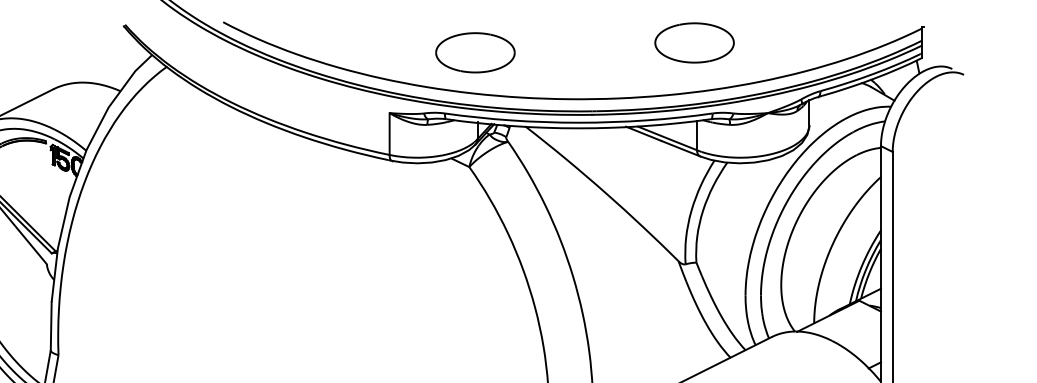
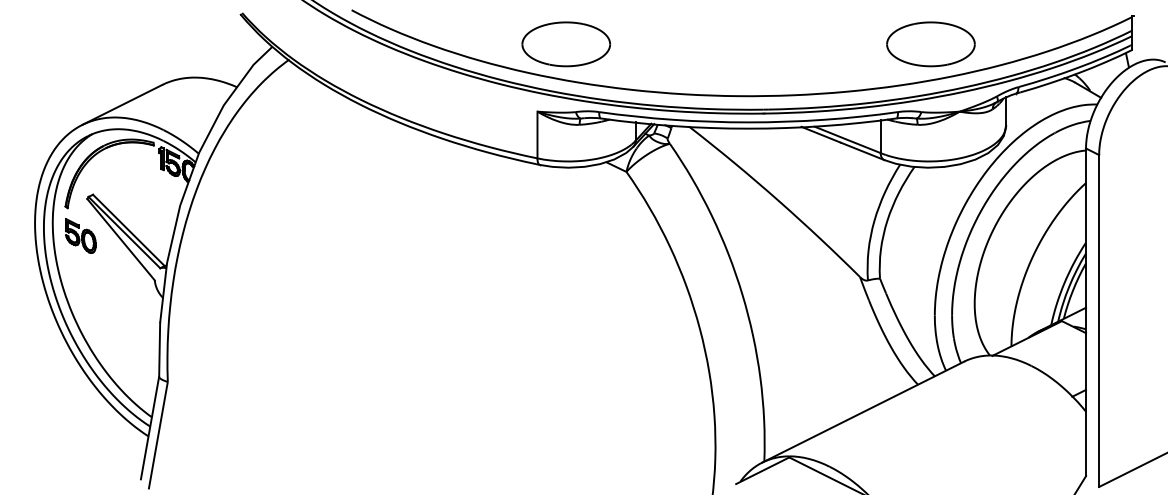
part: (694, 43) -> (930, 44), moved
part: (475, 52) -> (566, 44), moved

